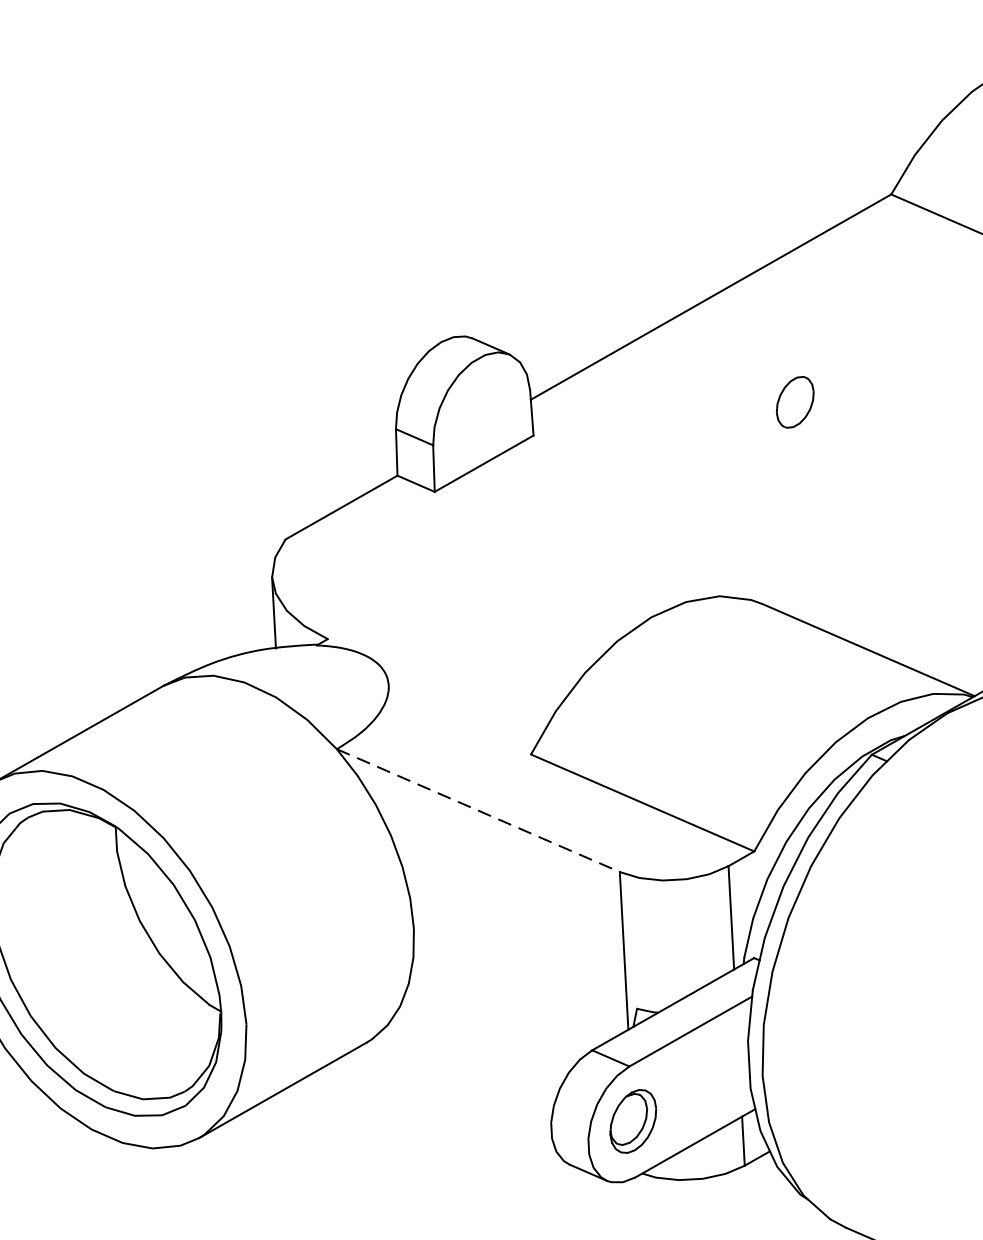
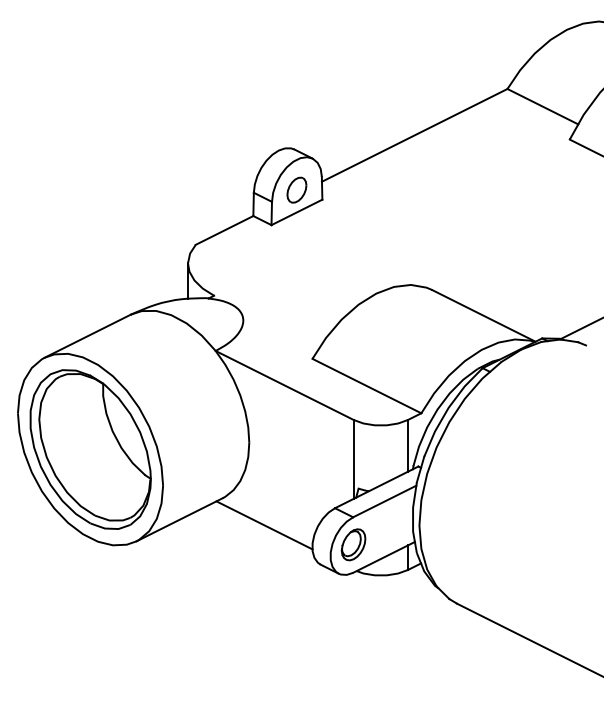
part: (794, 401) -> (296, 189), moved
line: (480, 810) -> (285, 385), dashed -> solid
line: (453, 1092) -> (264, 525), added

